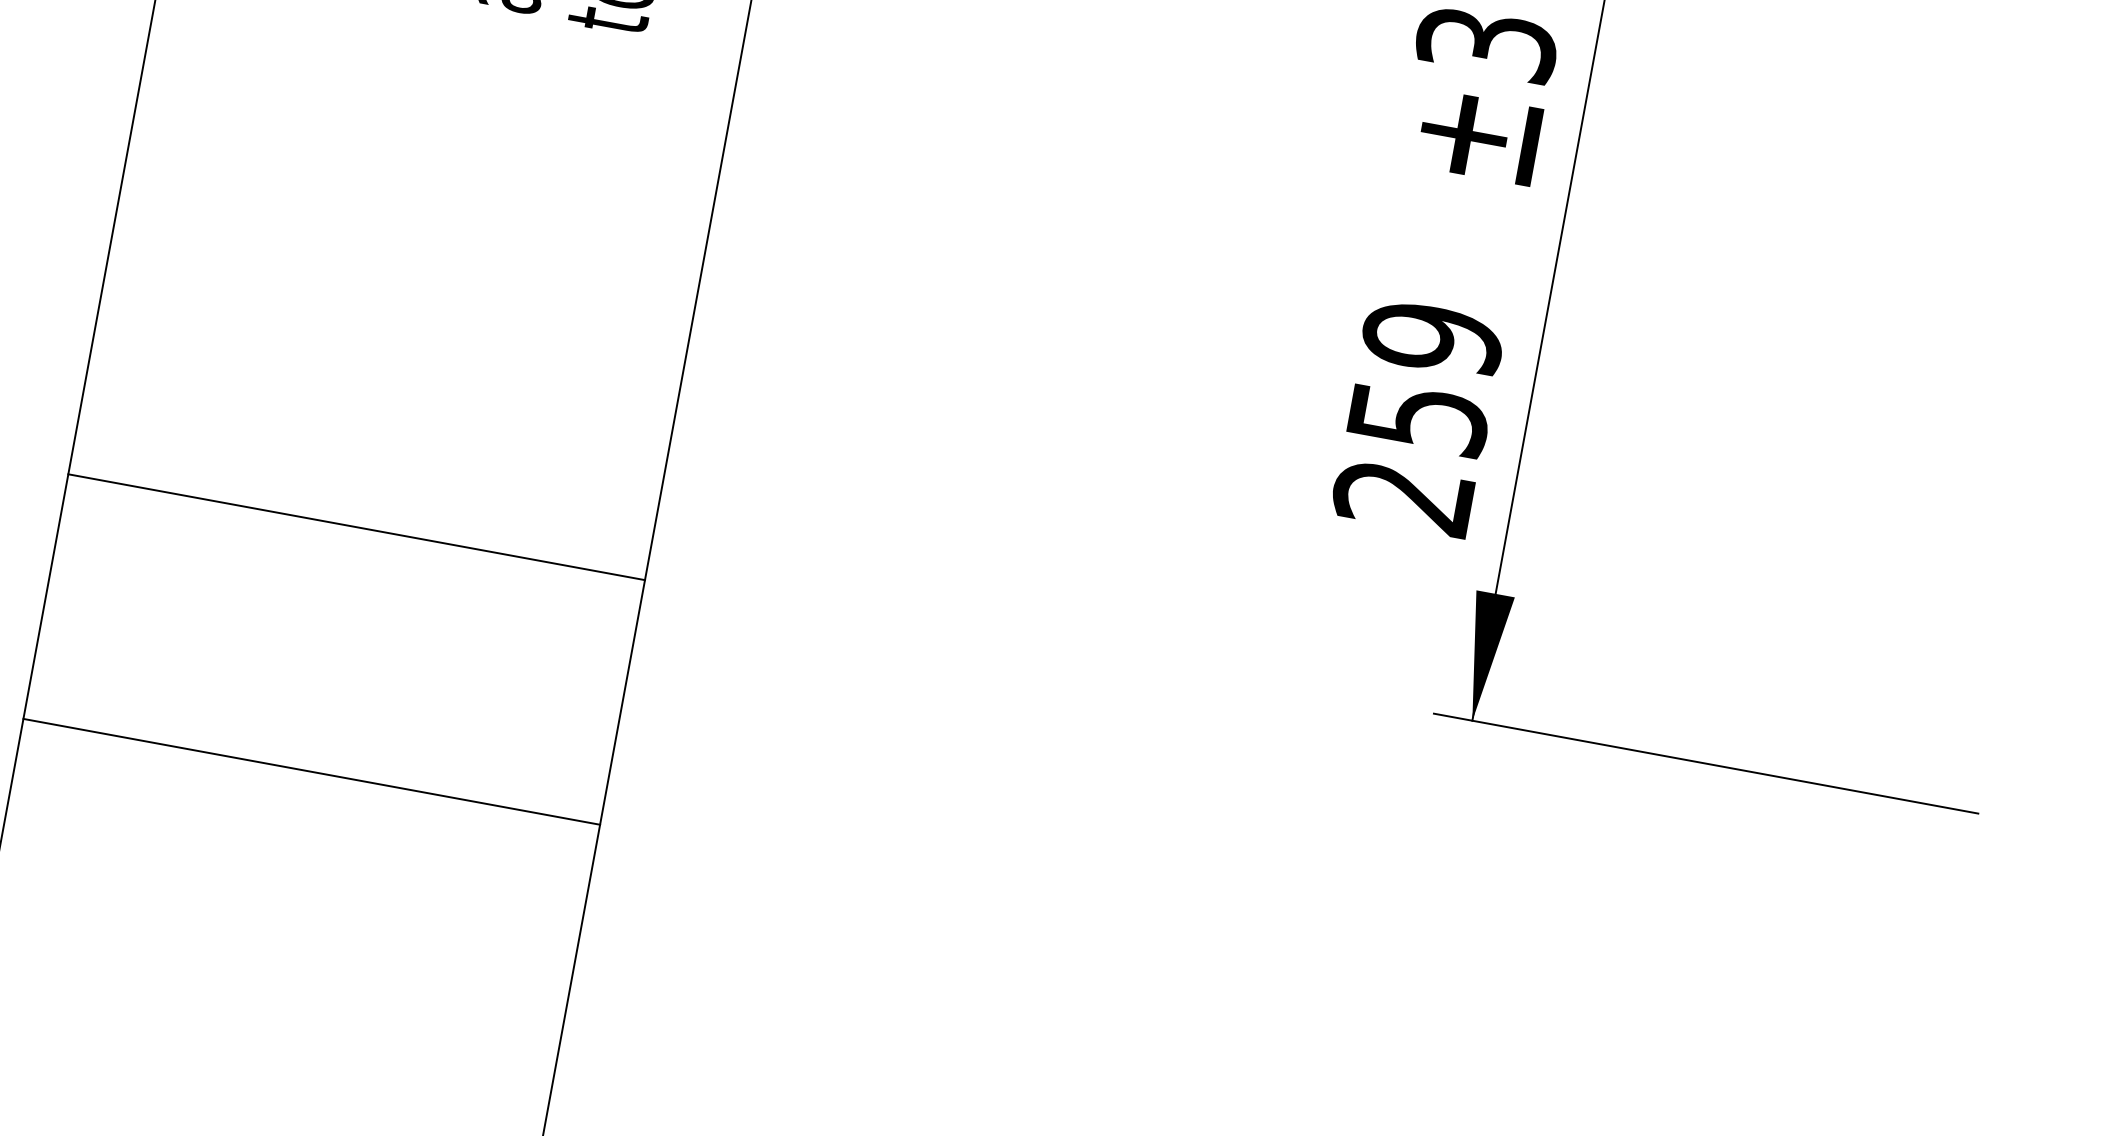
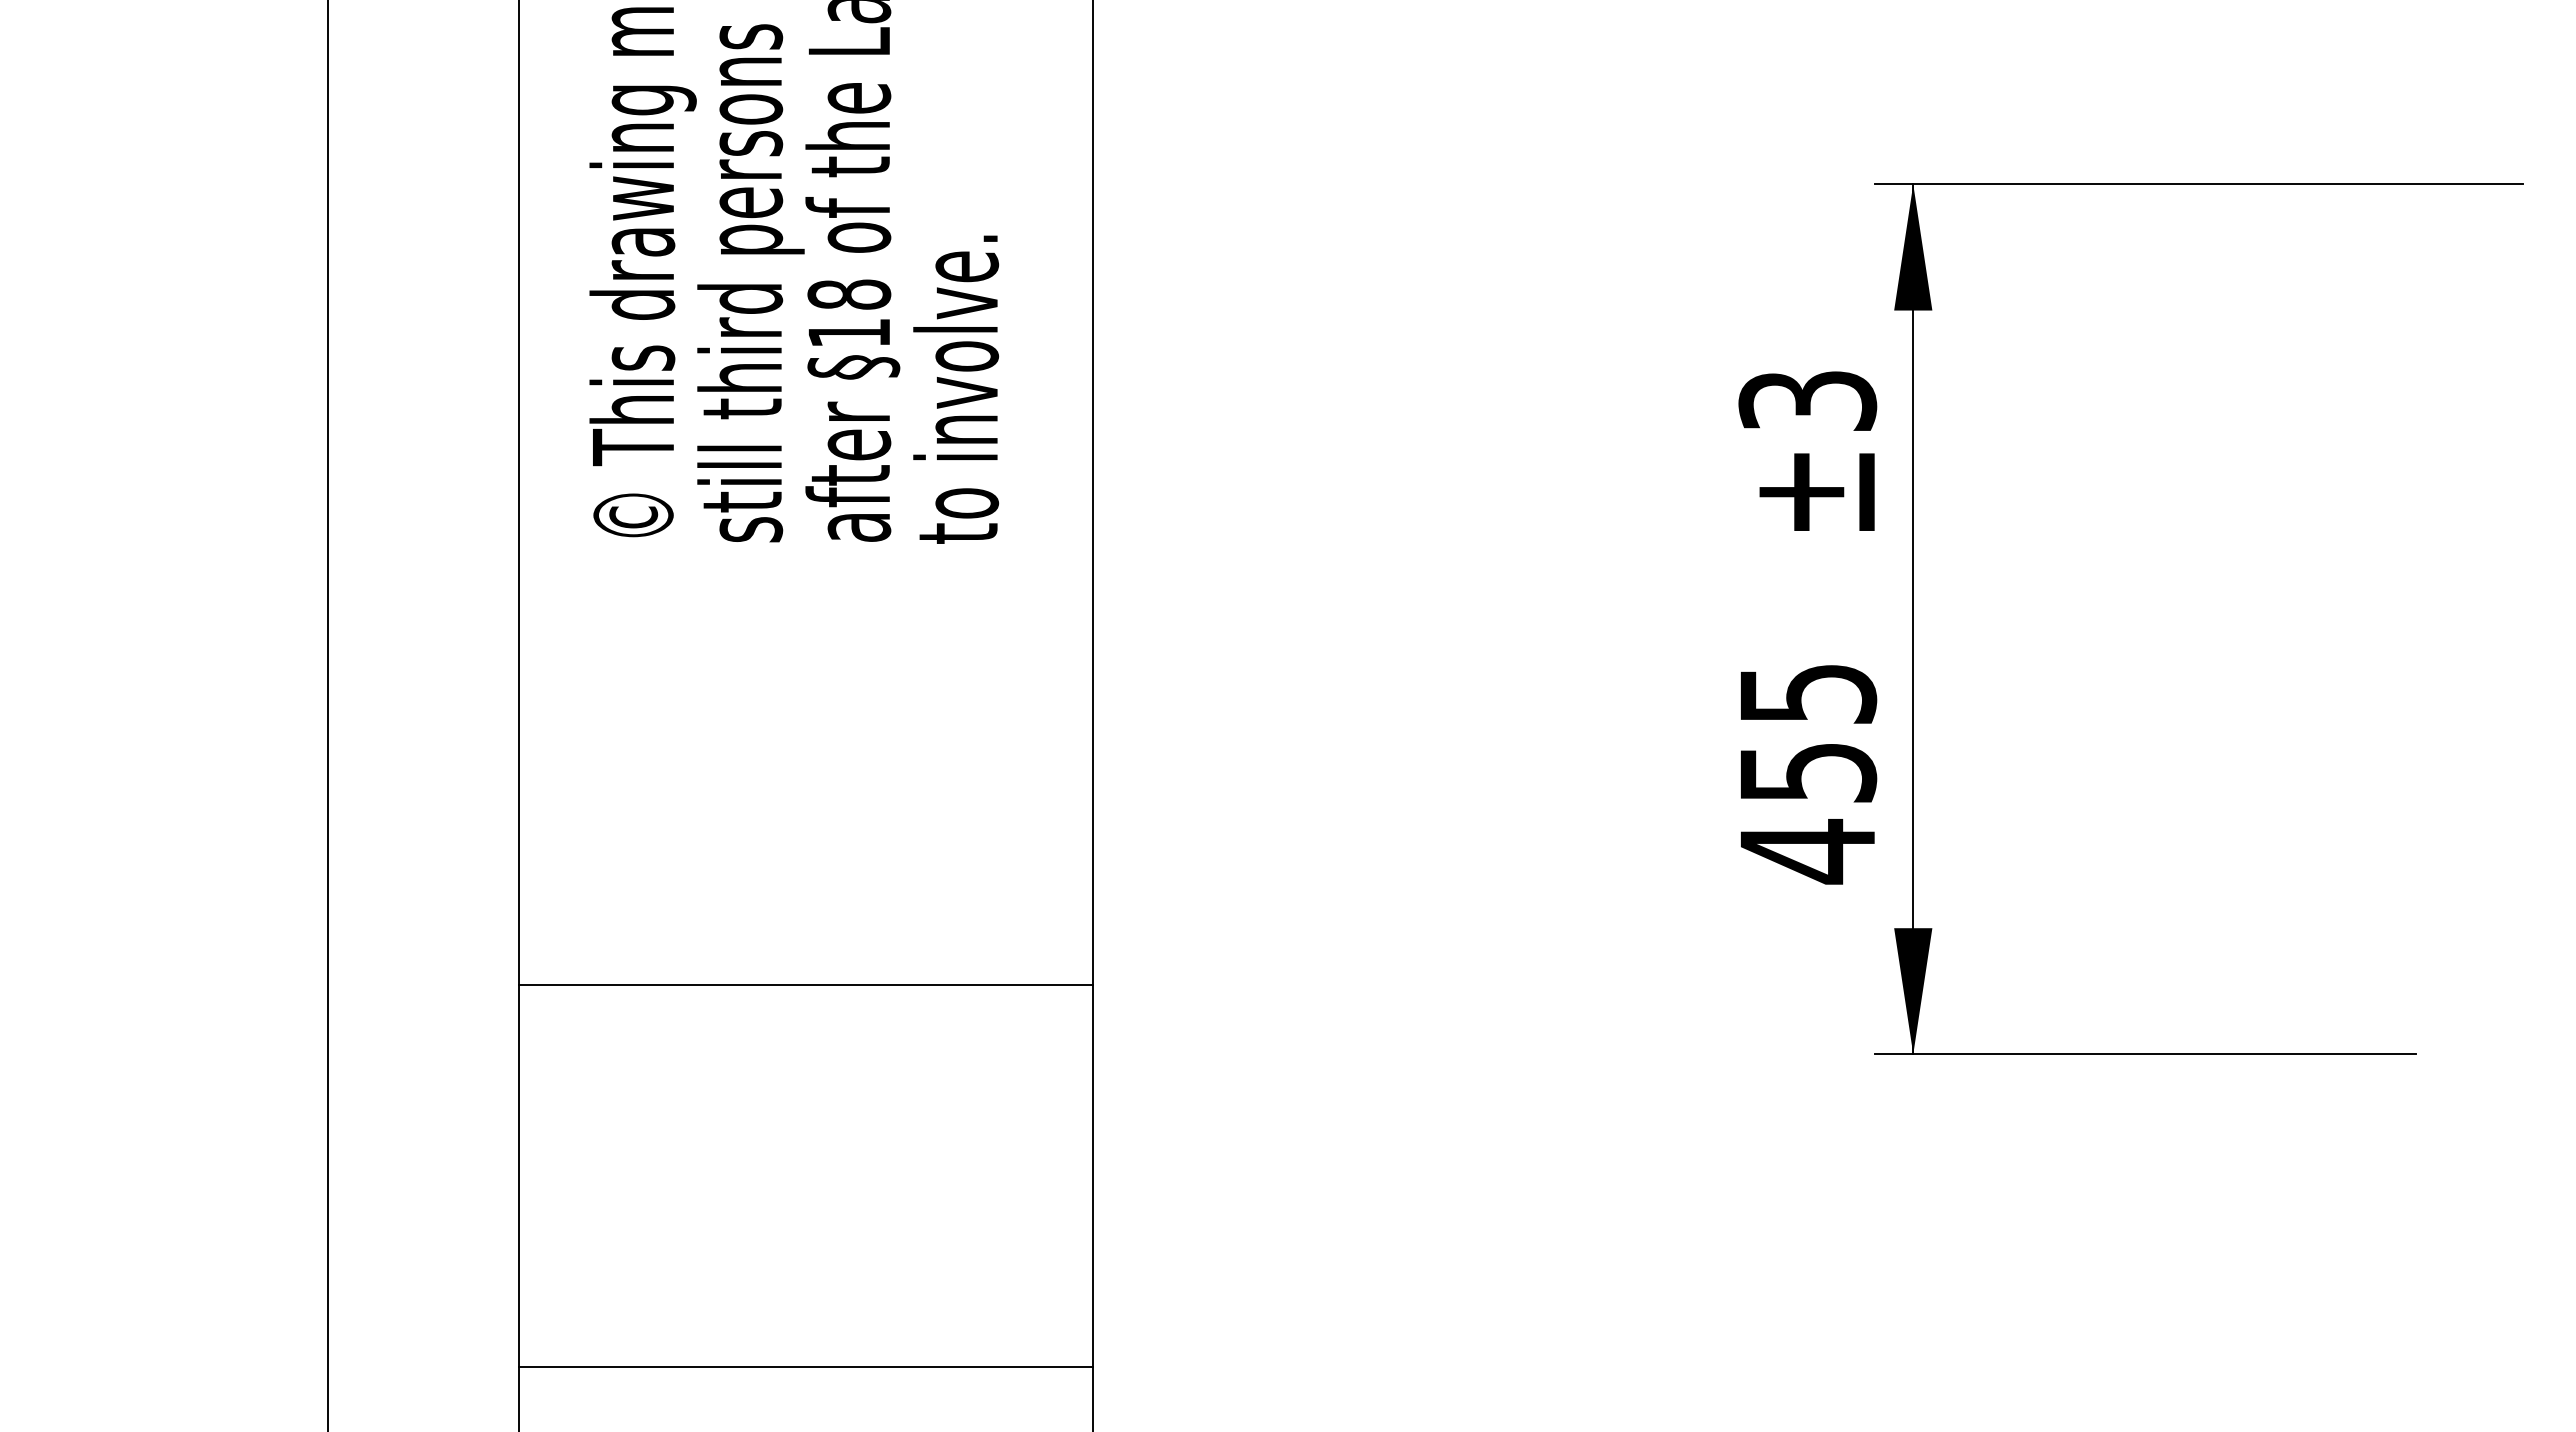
text: (1417, 418) -> (1807, 773), 259 -> 455
line: (356, 527) -> (805, 985), moved
line: (311, 771) -> (805, 1367), moved

